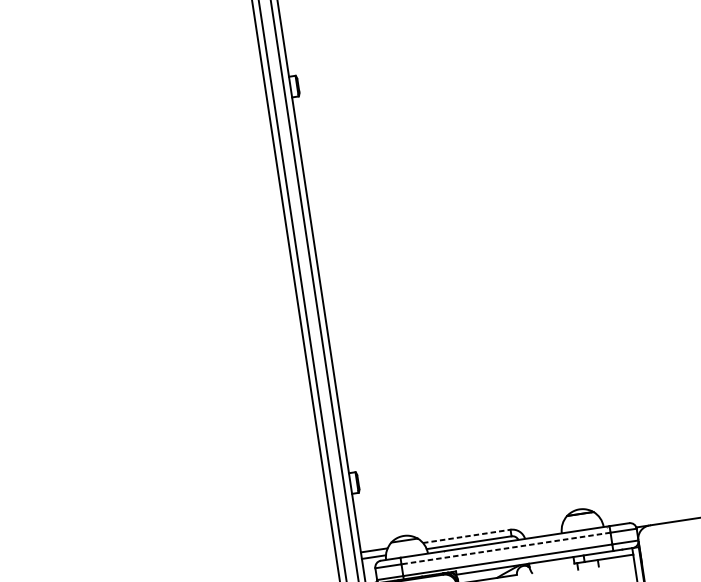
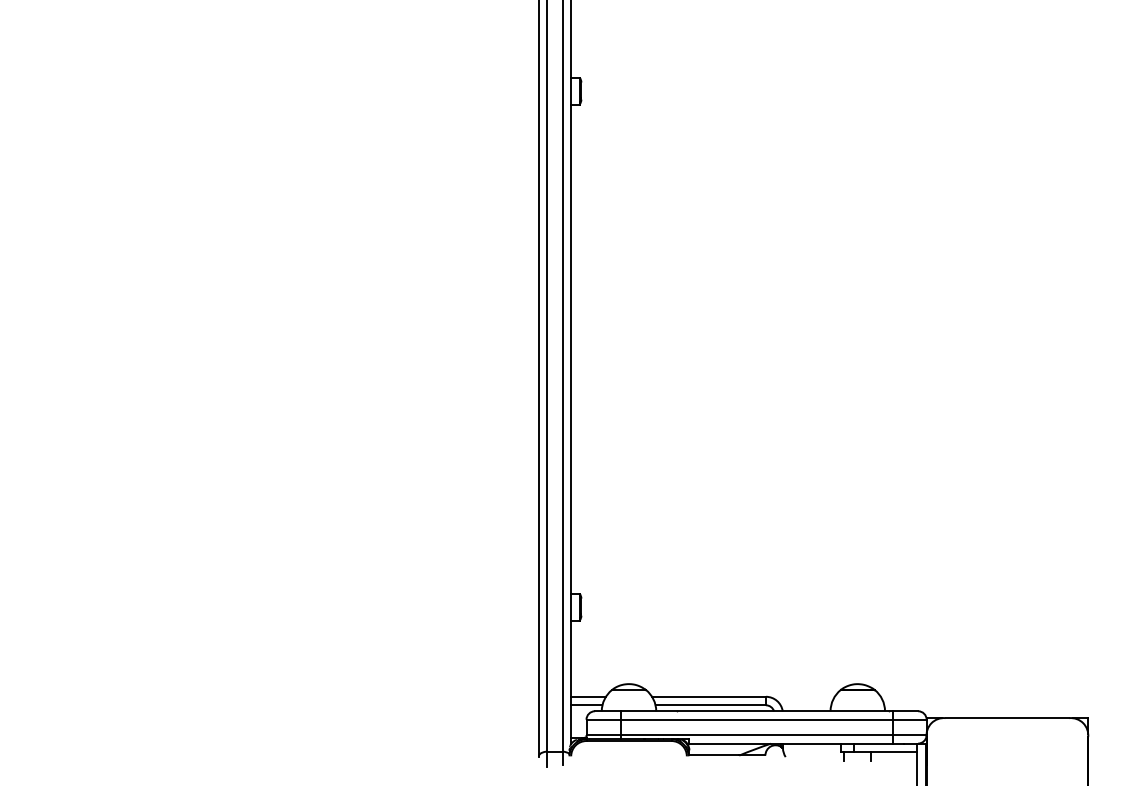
line: (466, 536) -> (708, 696), dashed -> solid
line: (505, 548) -> (756, 719), dashed -> solid

